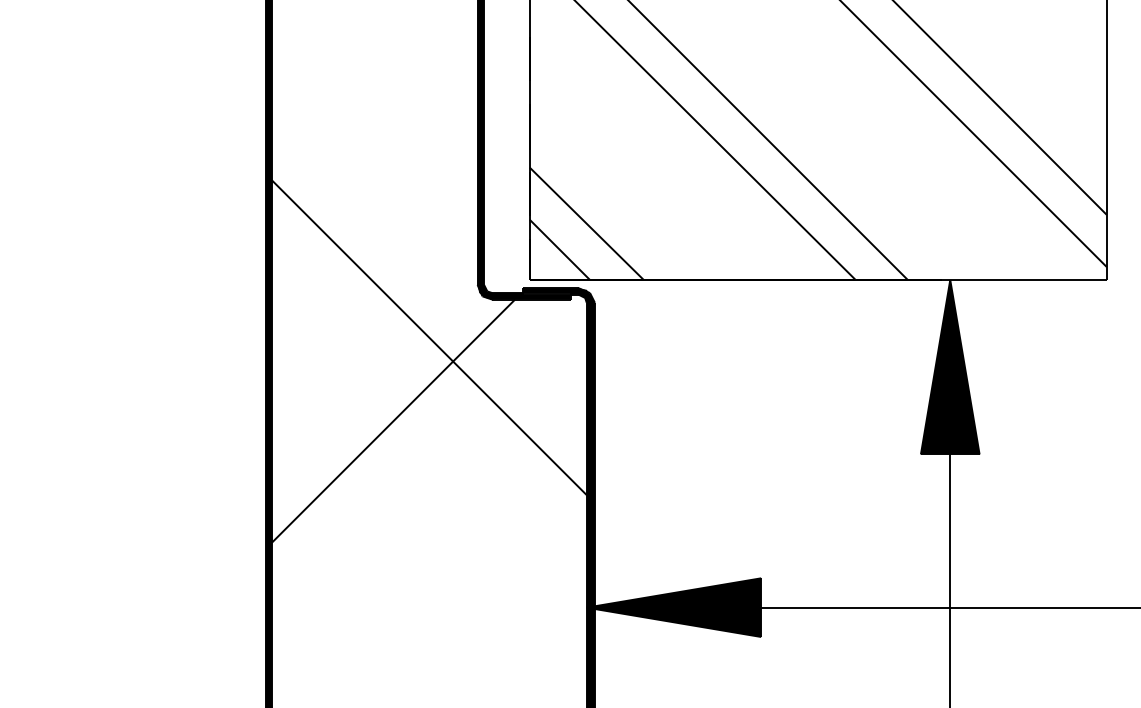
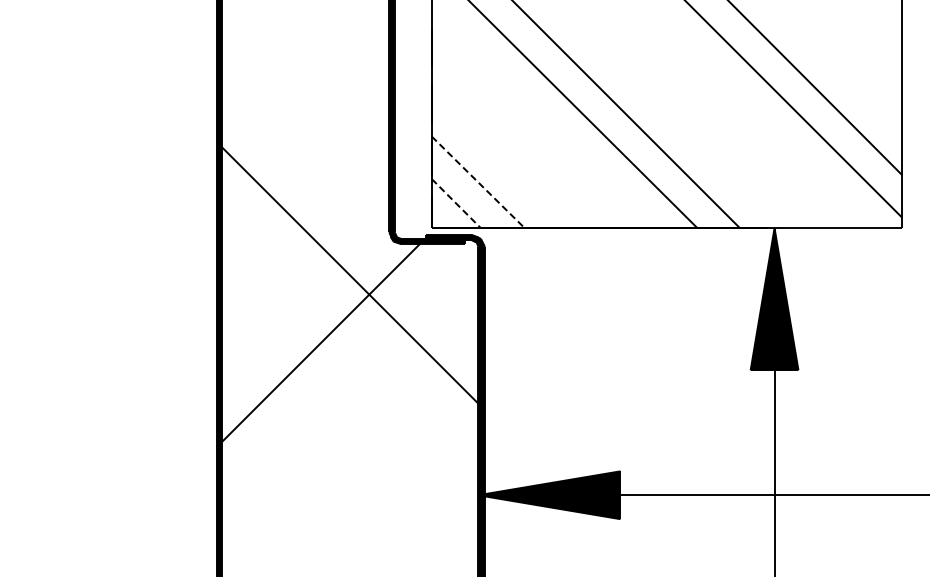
line: (587, 223) -> (478, 182), solid -> dashed
line: (560, 249) -> (456, 203), solid -> dashed

